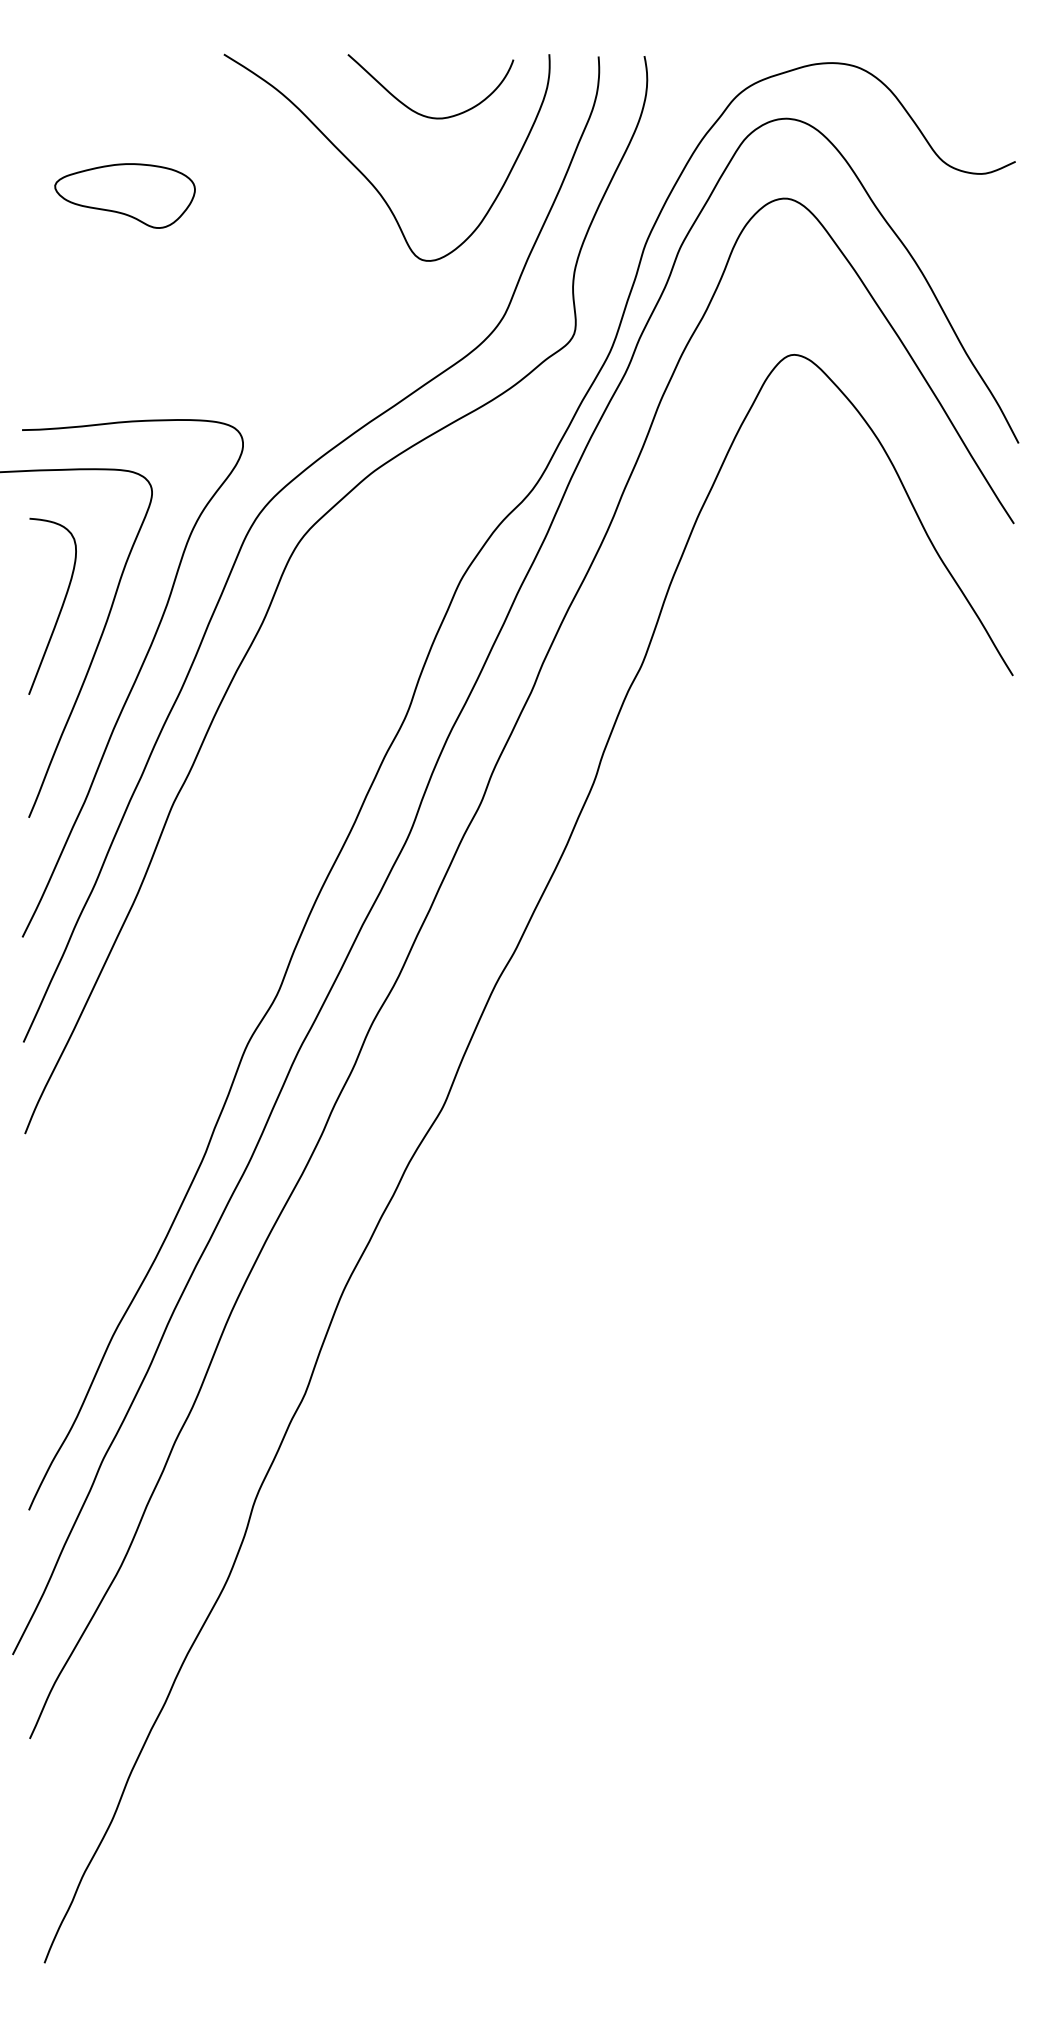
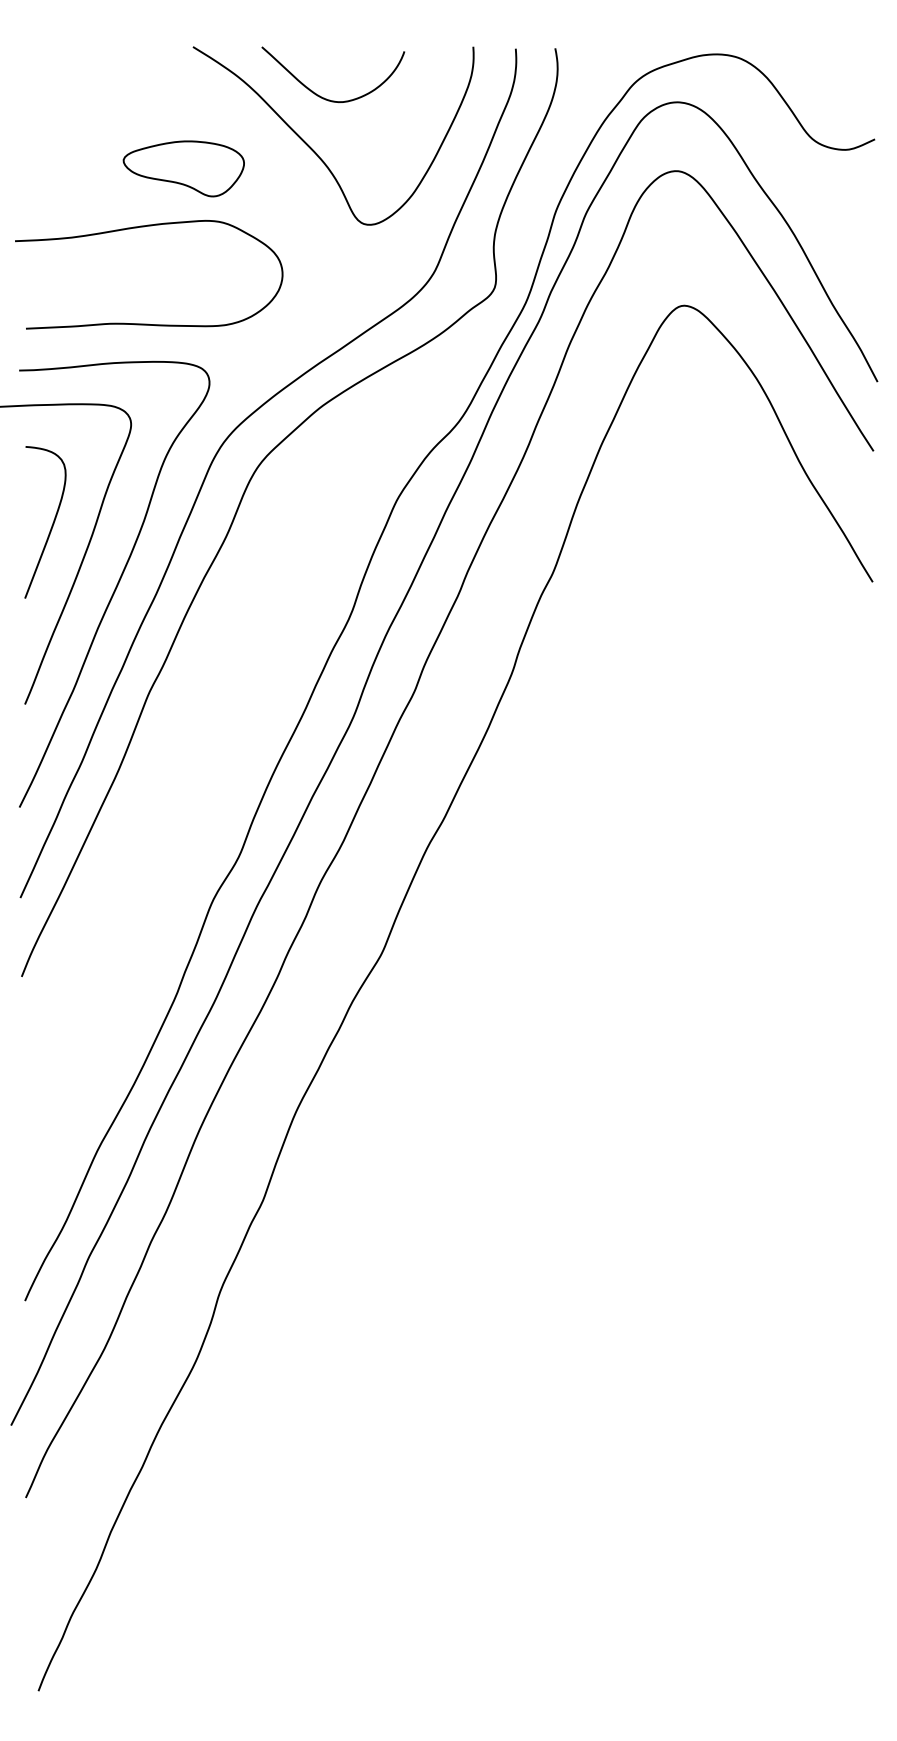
curve: (416, 110) -> (320, 95), moved
part: (124, 195) -> (183, 168), moved
curve: (167, 264) -> (144, 227), added

